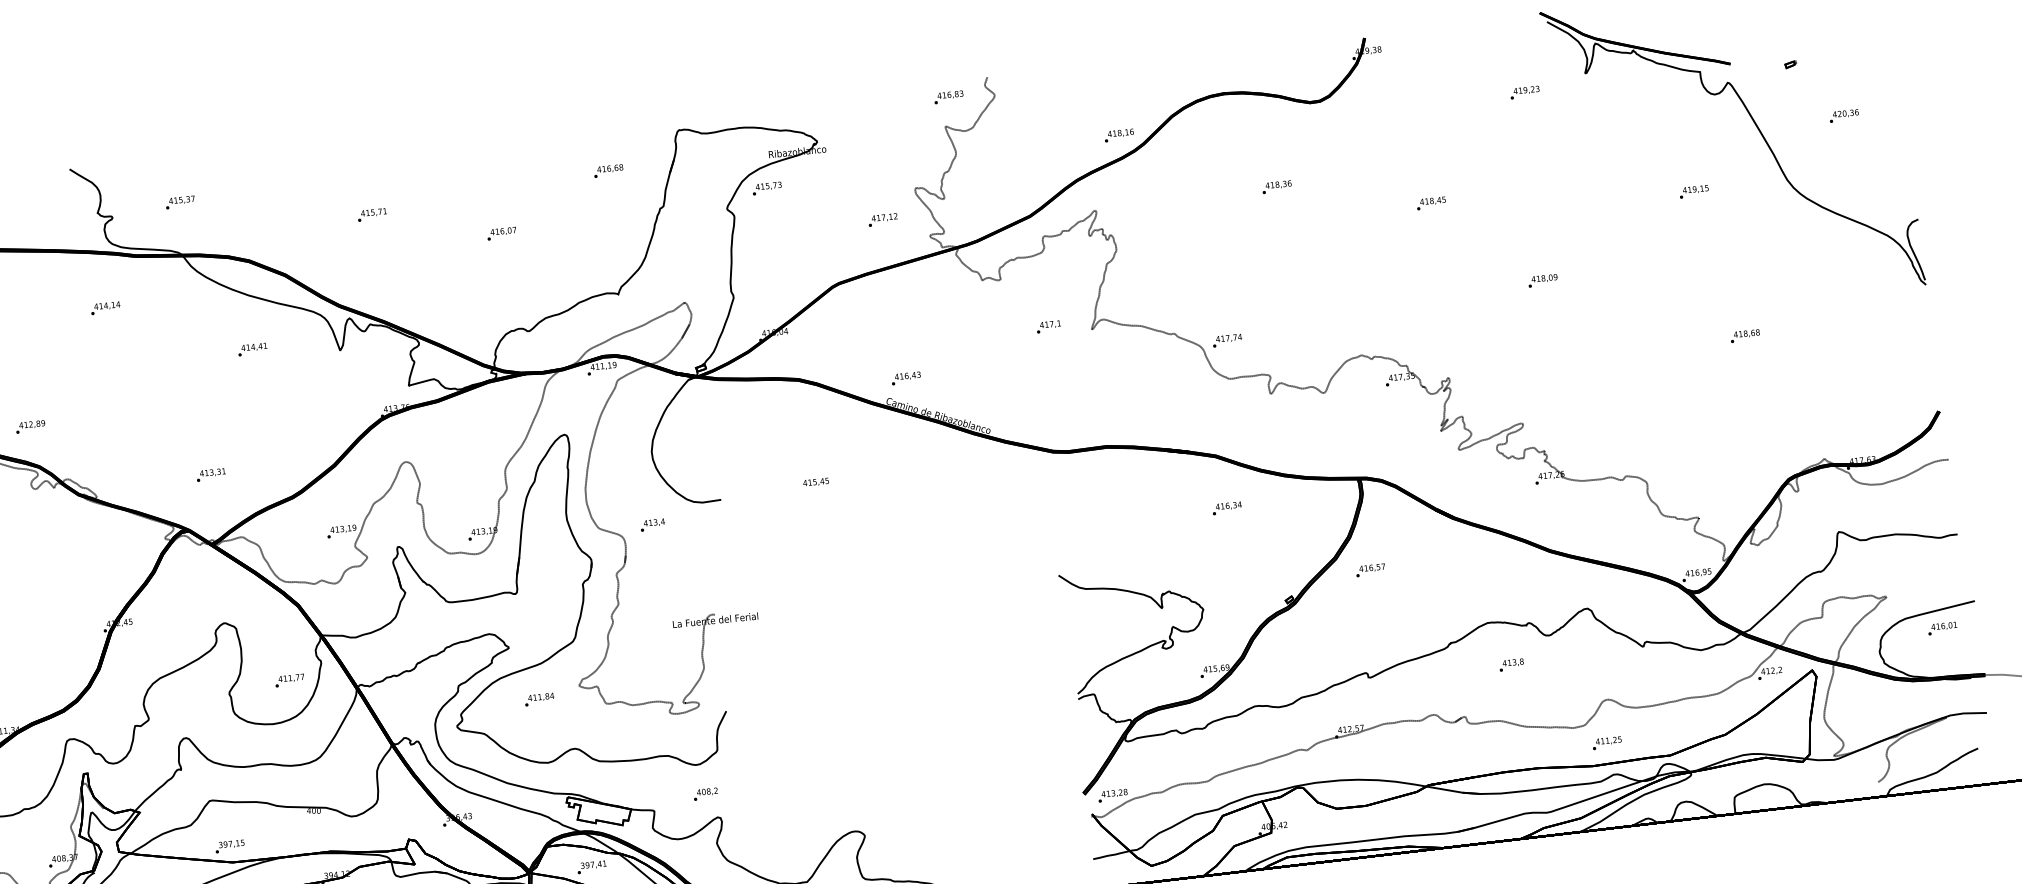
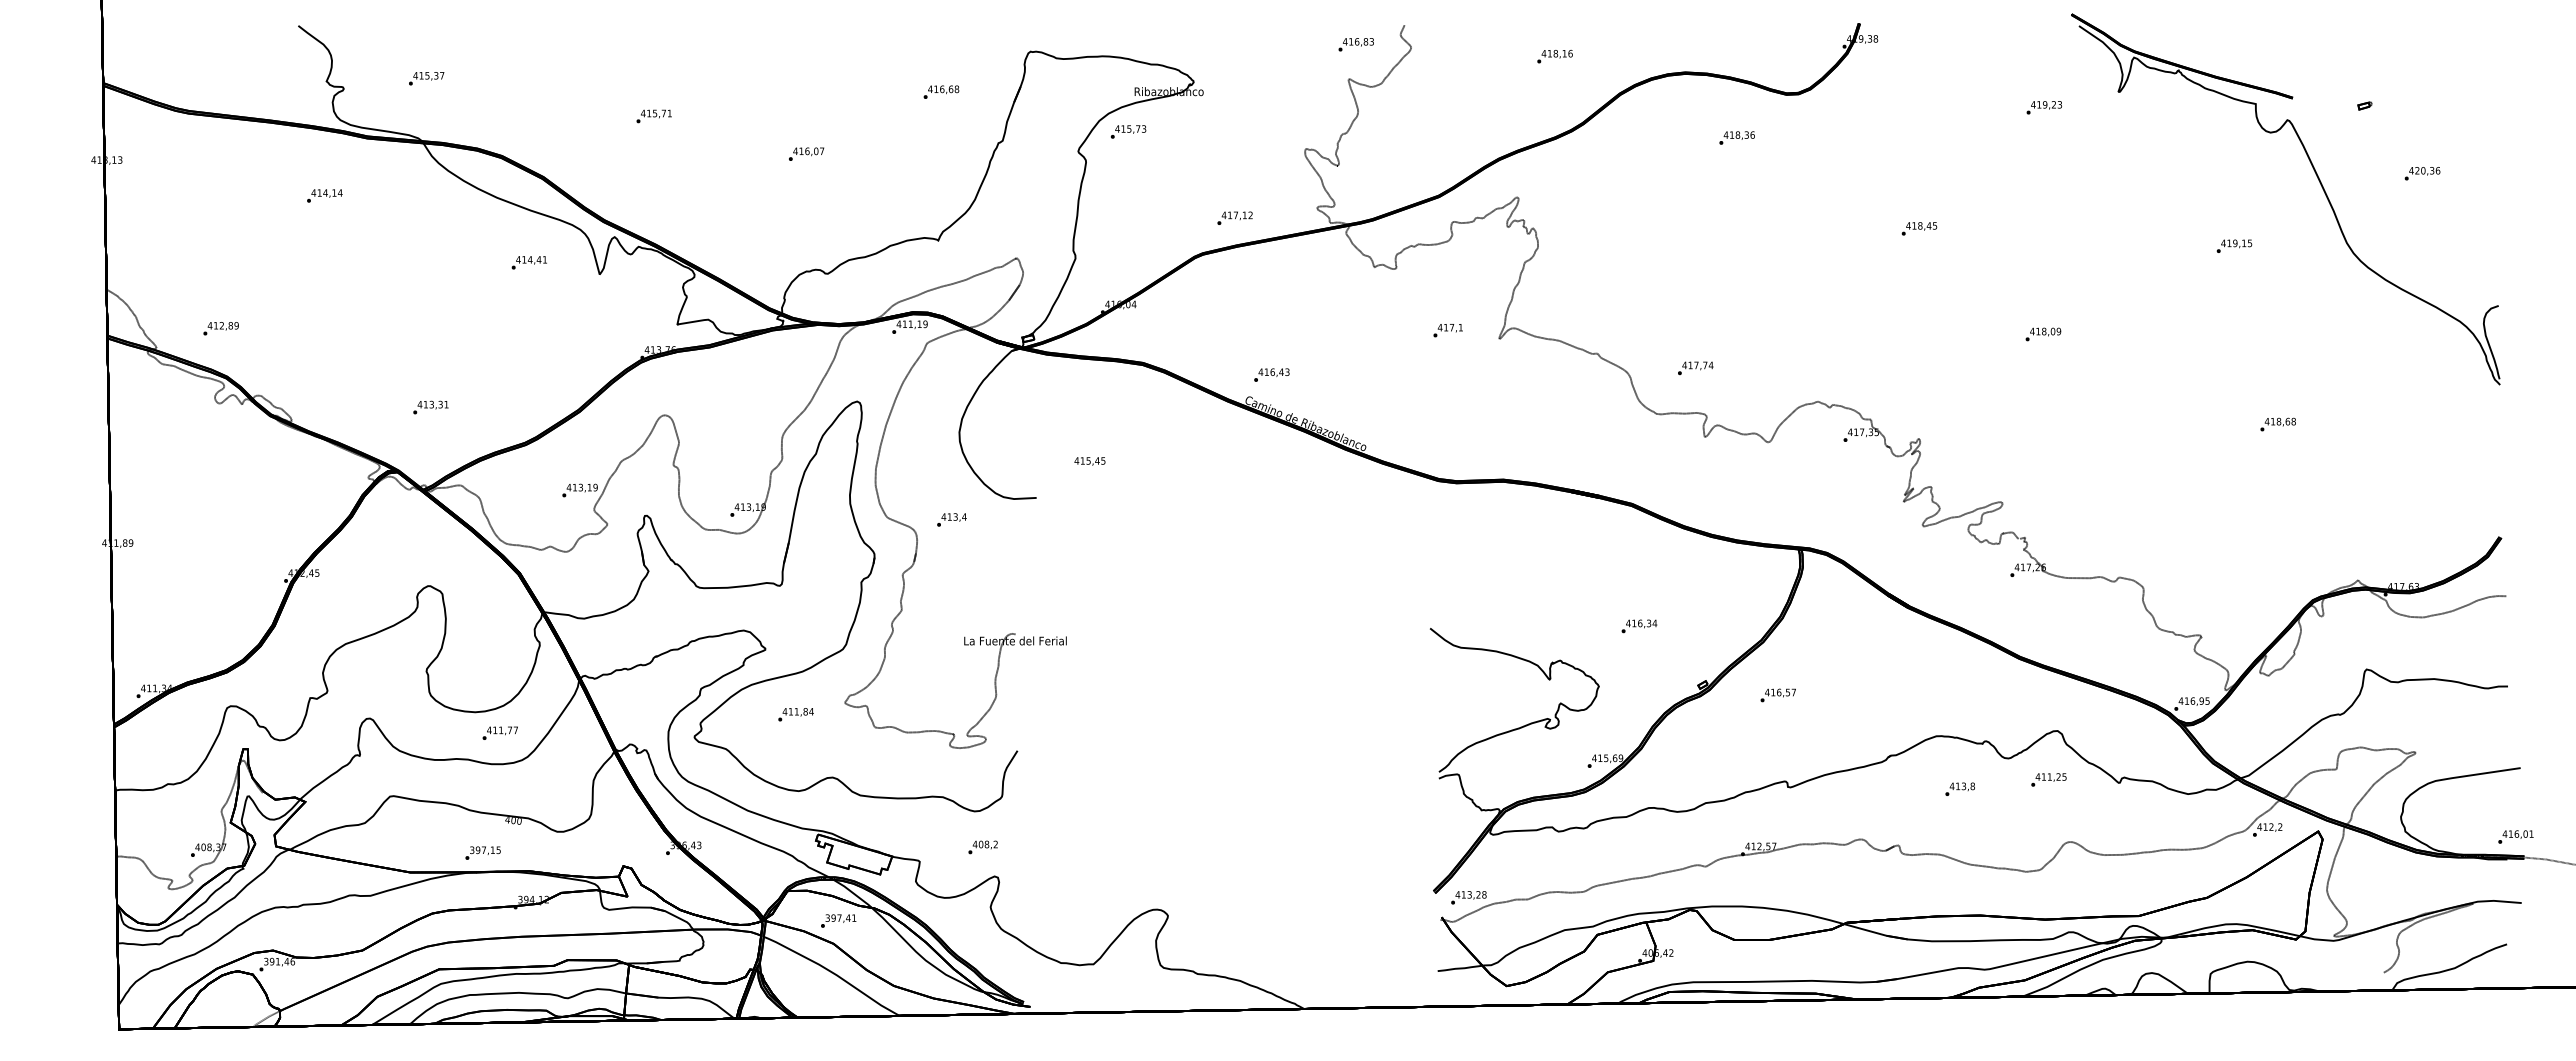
text: (1118, 135) -> (1554, 56), moved
text: (1276, 186) -> (1736, 137), moved
text: (882, 219) -> (1234, 217), moved
text: (1227, 340) -> (1695, 368), moved
text: (251, 349) -> (528, 262), moved
text: (815, 482) -> (1089, 461), moved
text: (1227, 508) -> (1639, 626), moved
text: (1370, 570) -> (1777, 695), moved
text: (1942, 628) -> (2515, 836), moved
text: (289, 680) -> (499, 732), moved
text: (1606, 742) -> (2048, 779), moved
text: (229, 846) -> (482, 852), moved

